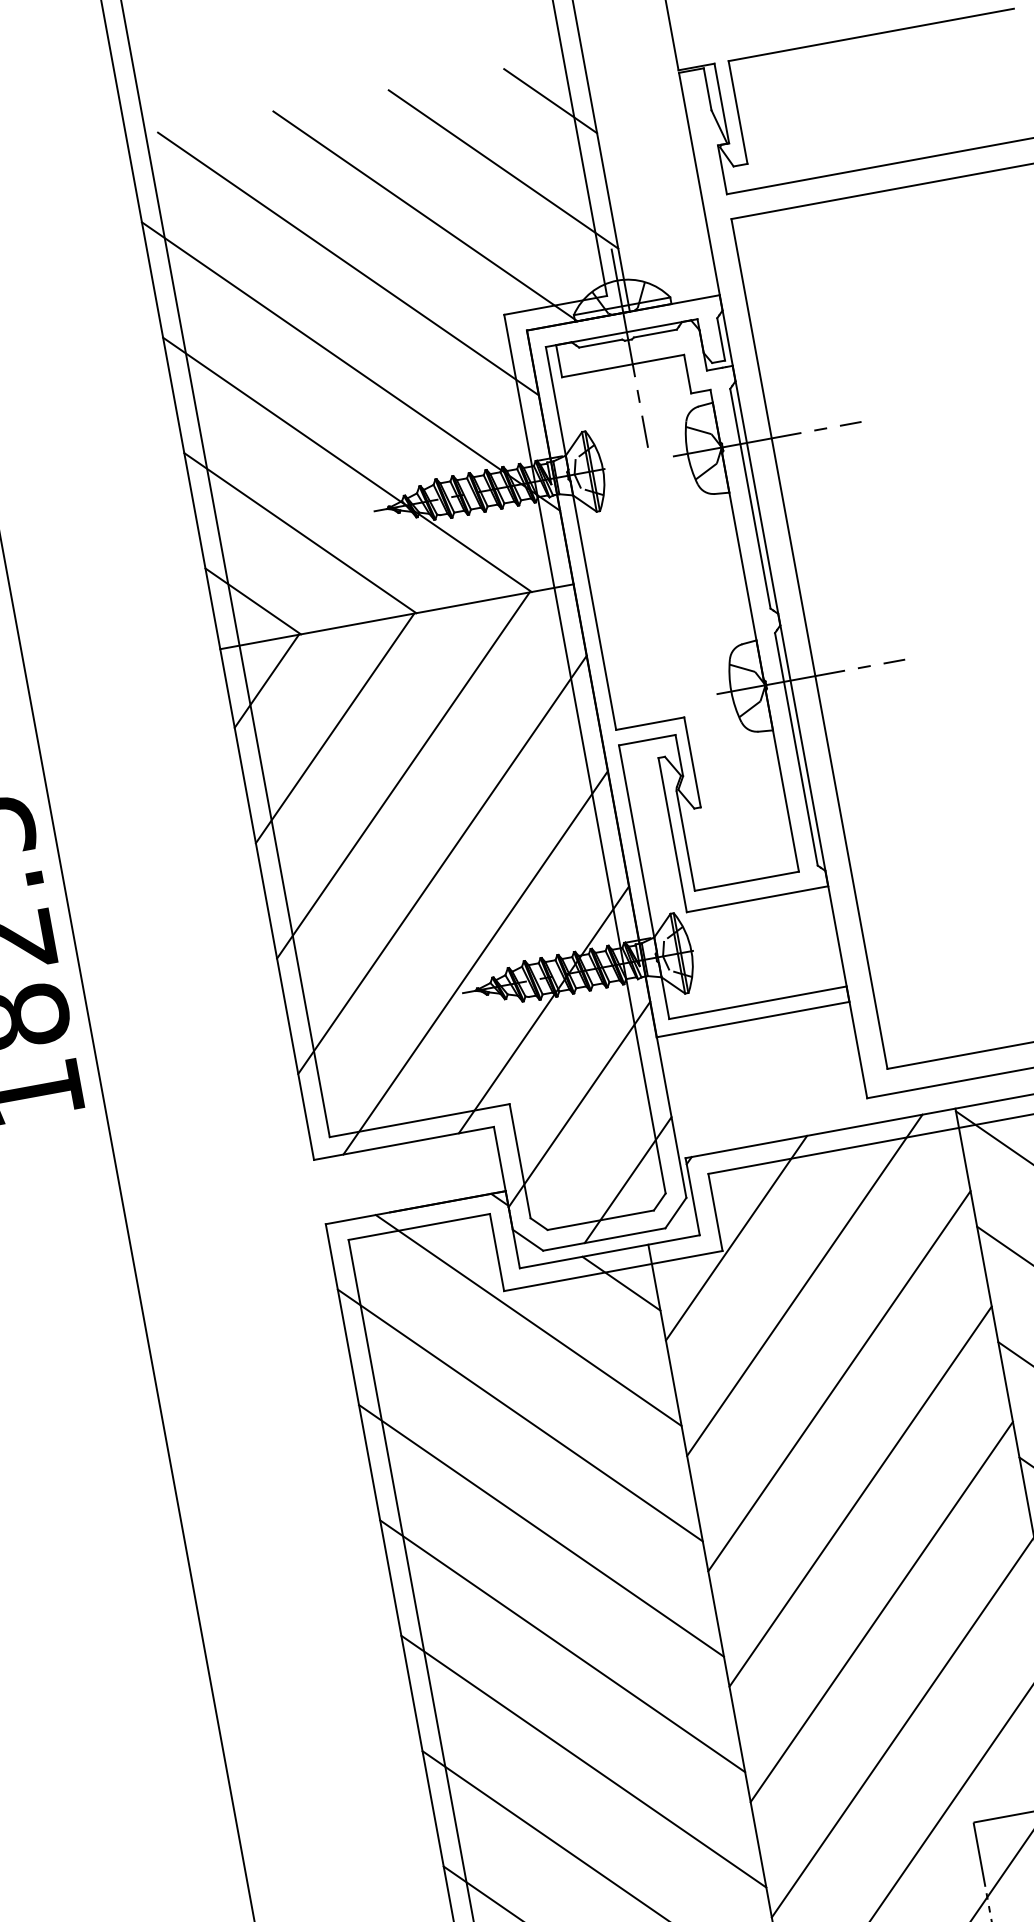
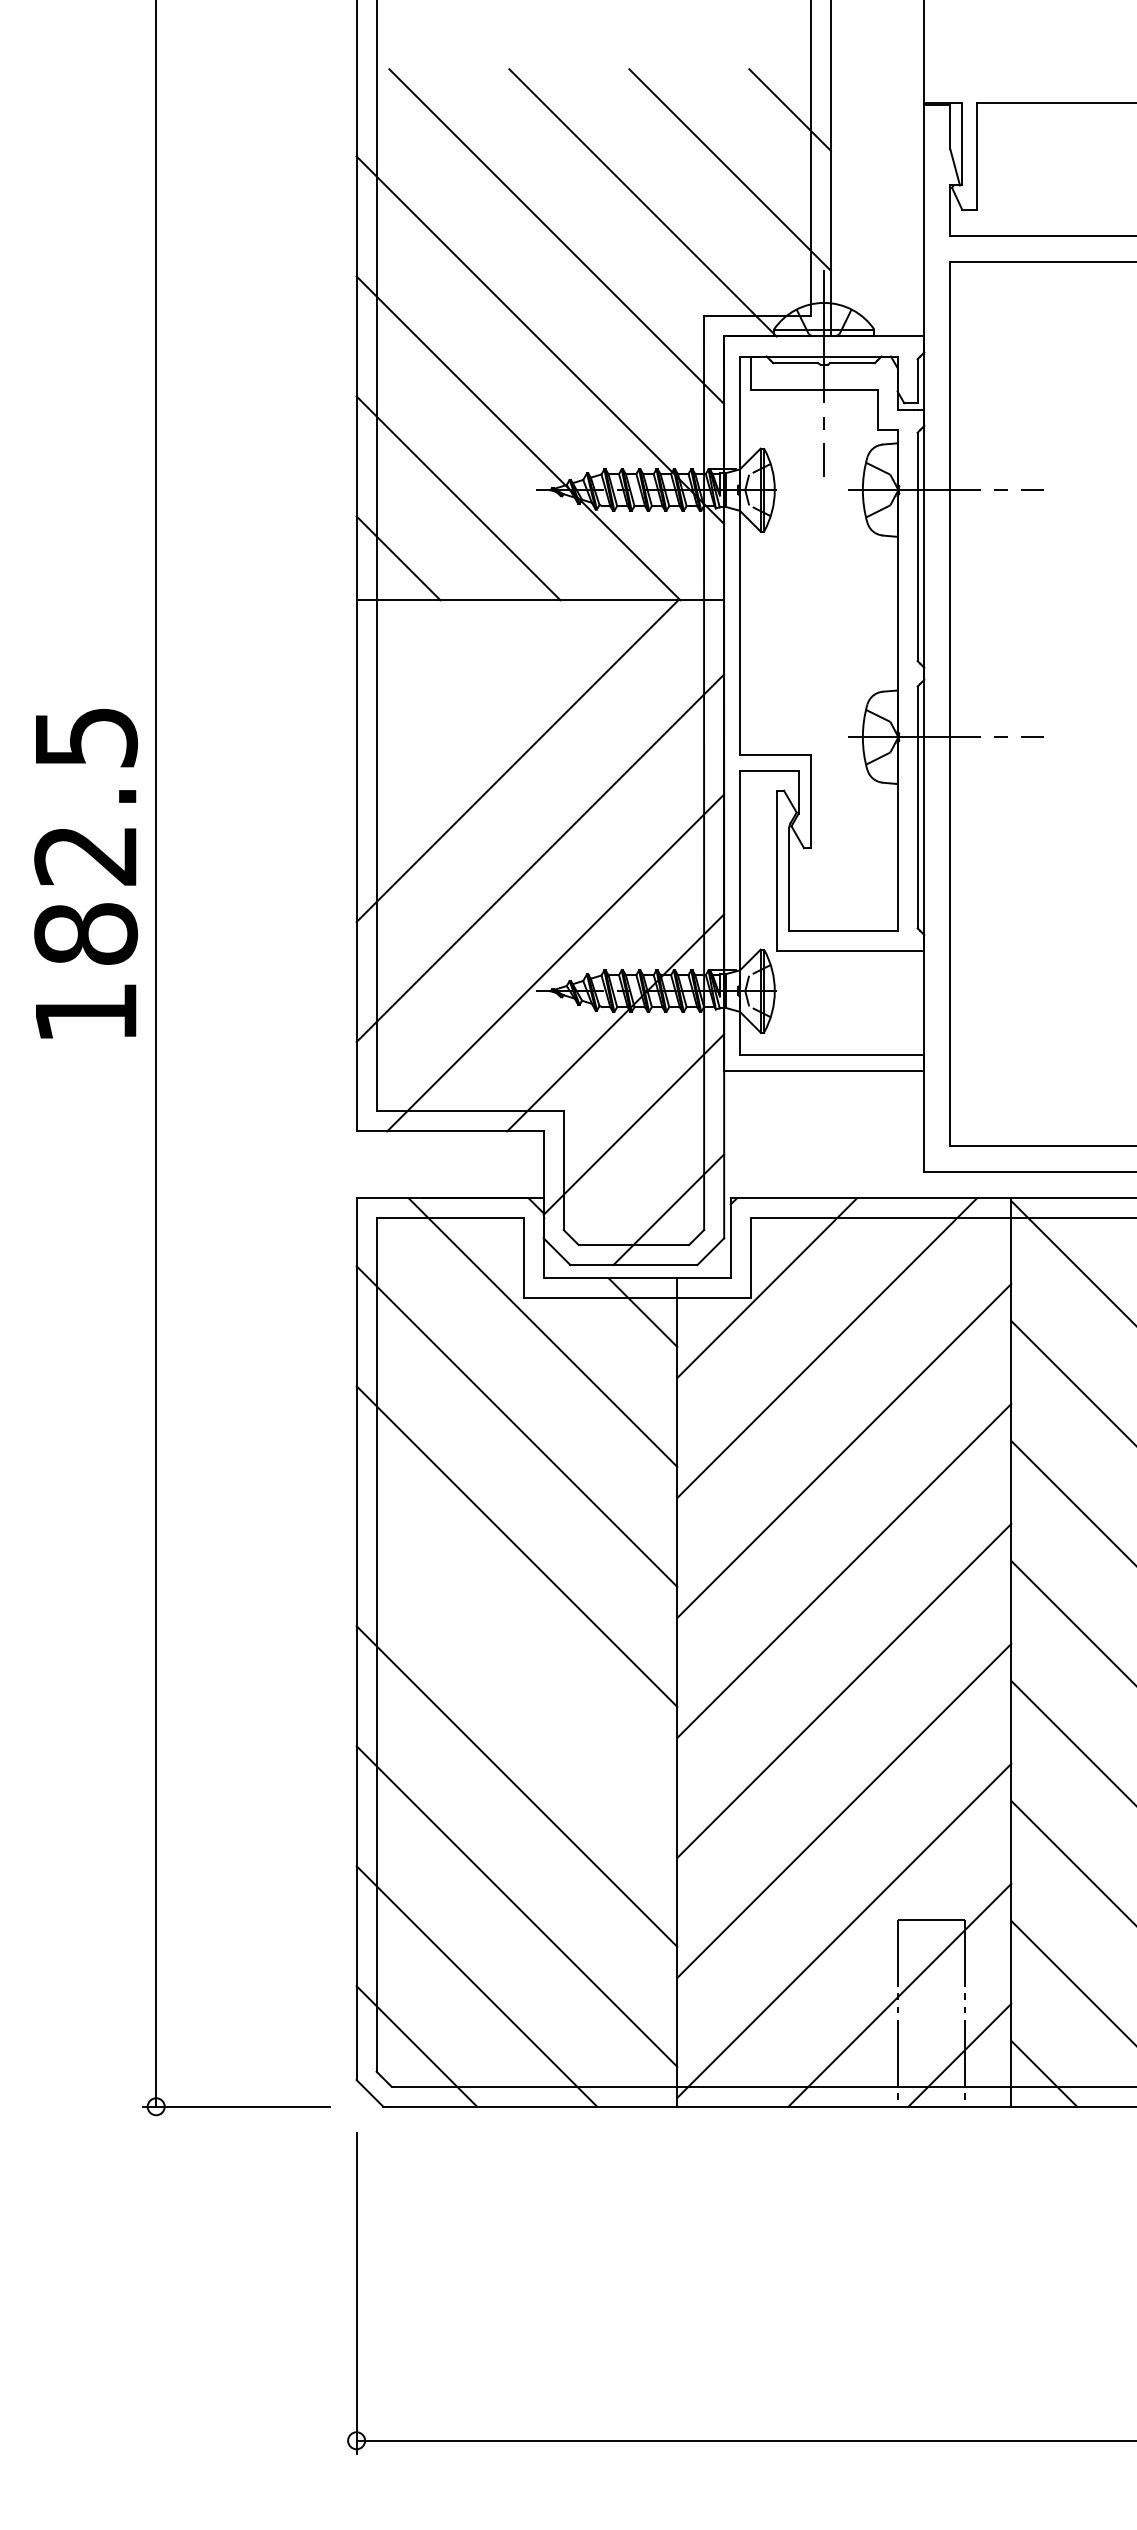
line: (266, 681) -> (397, 641), removed
line: (335, 728) -> (457, 701), removed
line: (562, 1646) -> (516, 1666), removed

